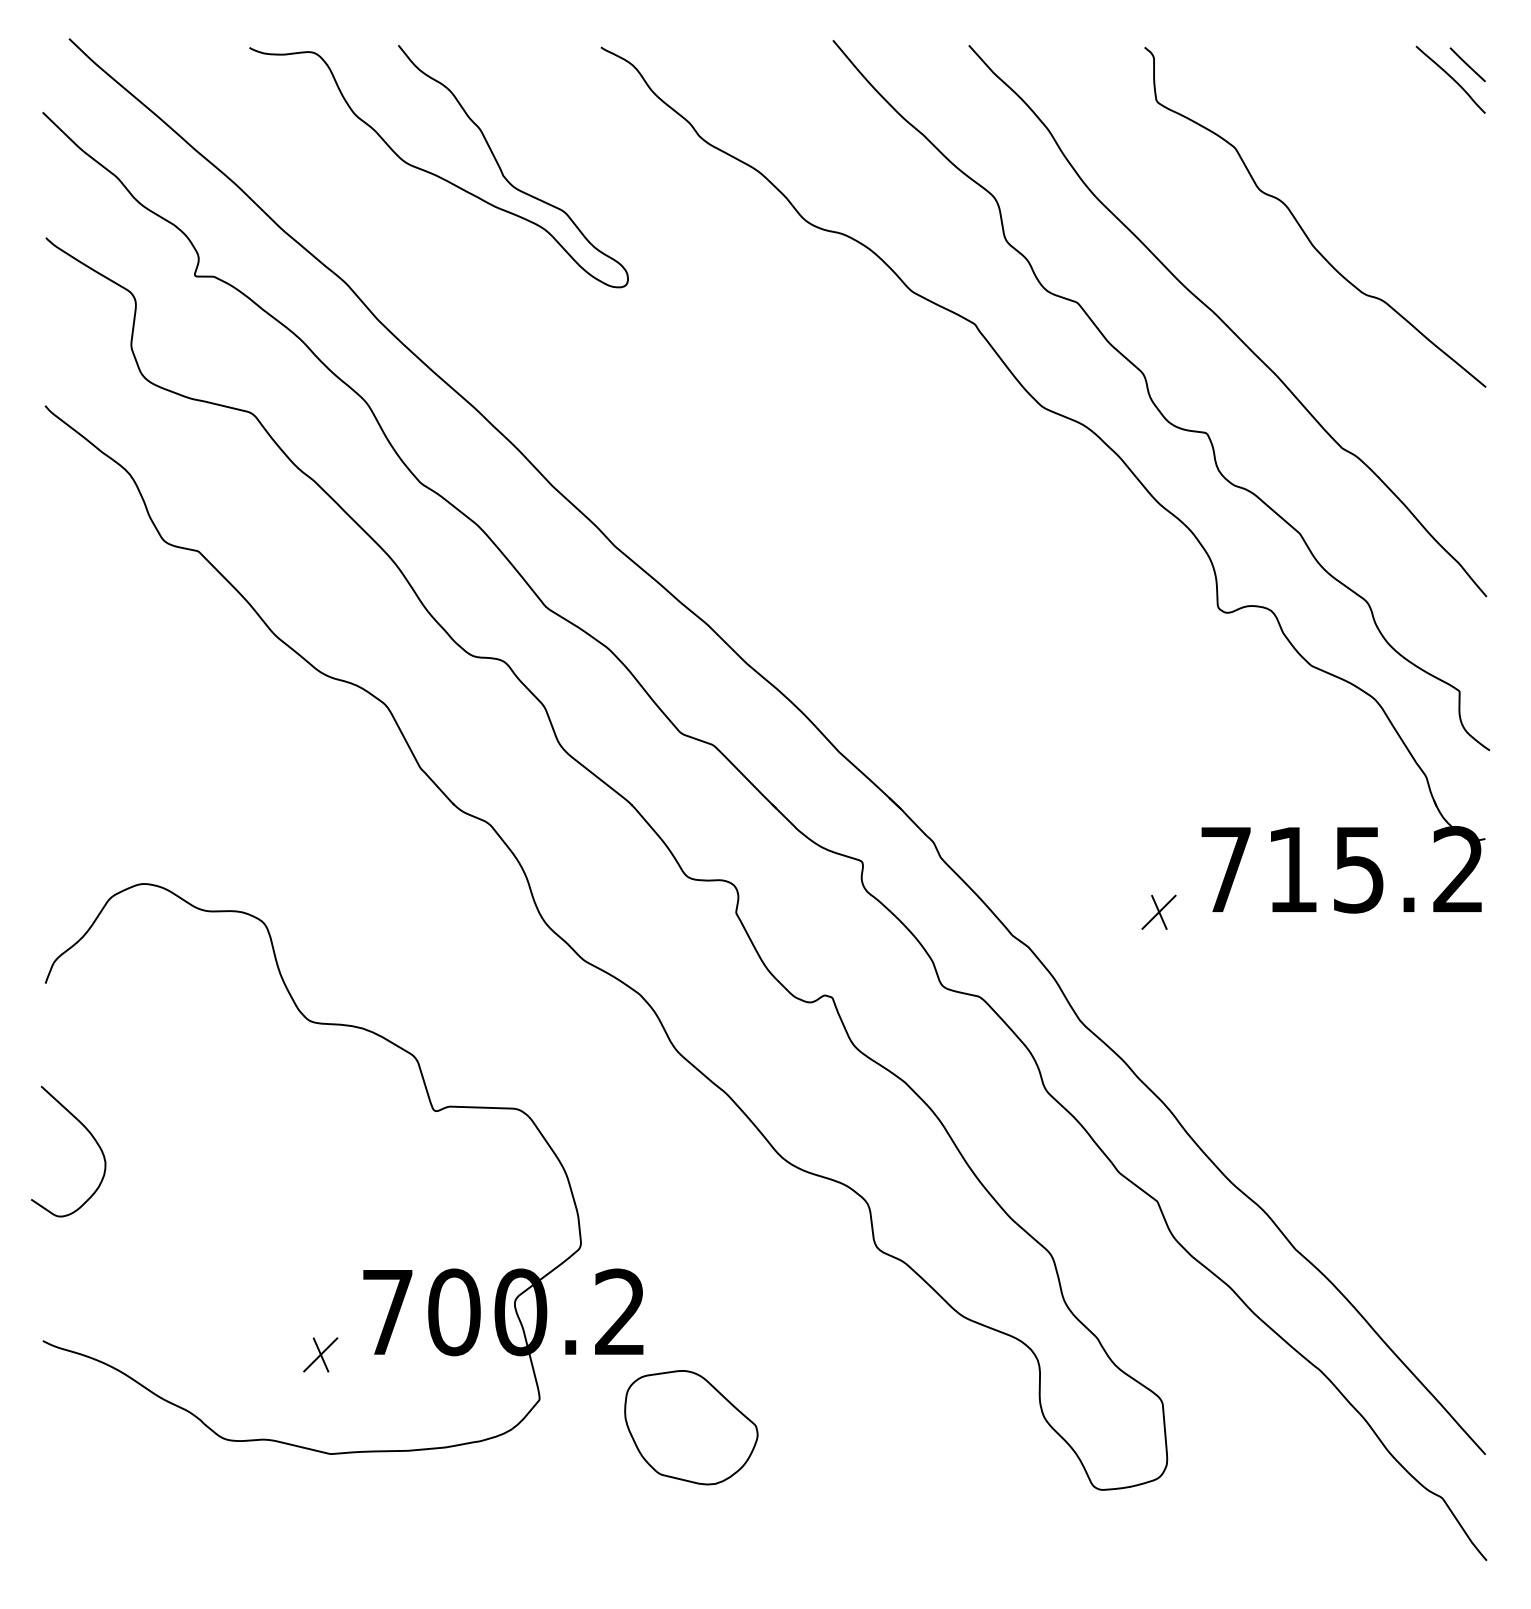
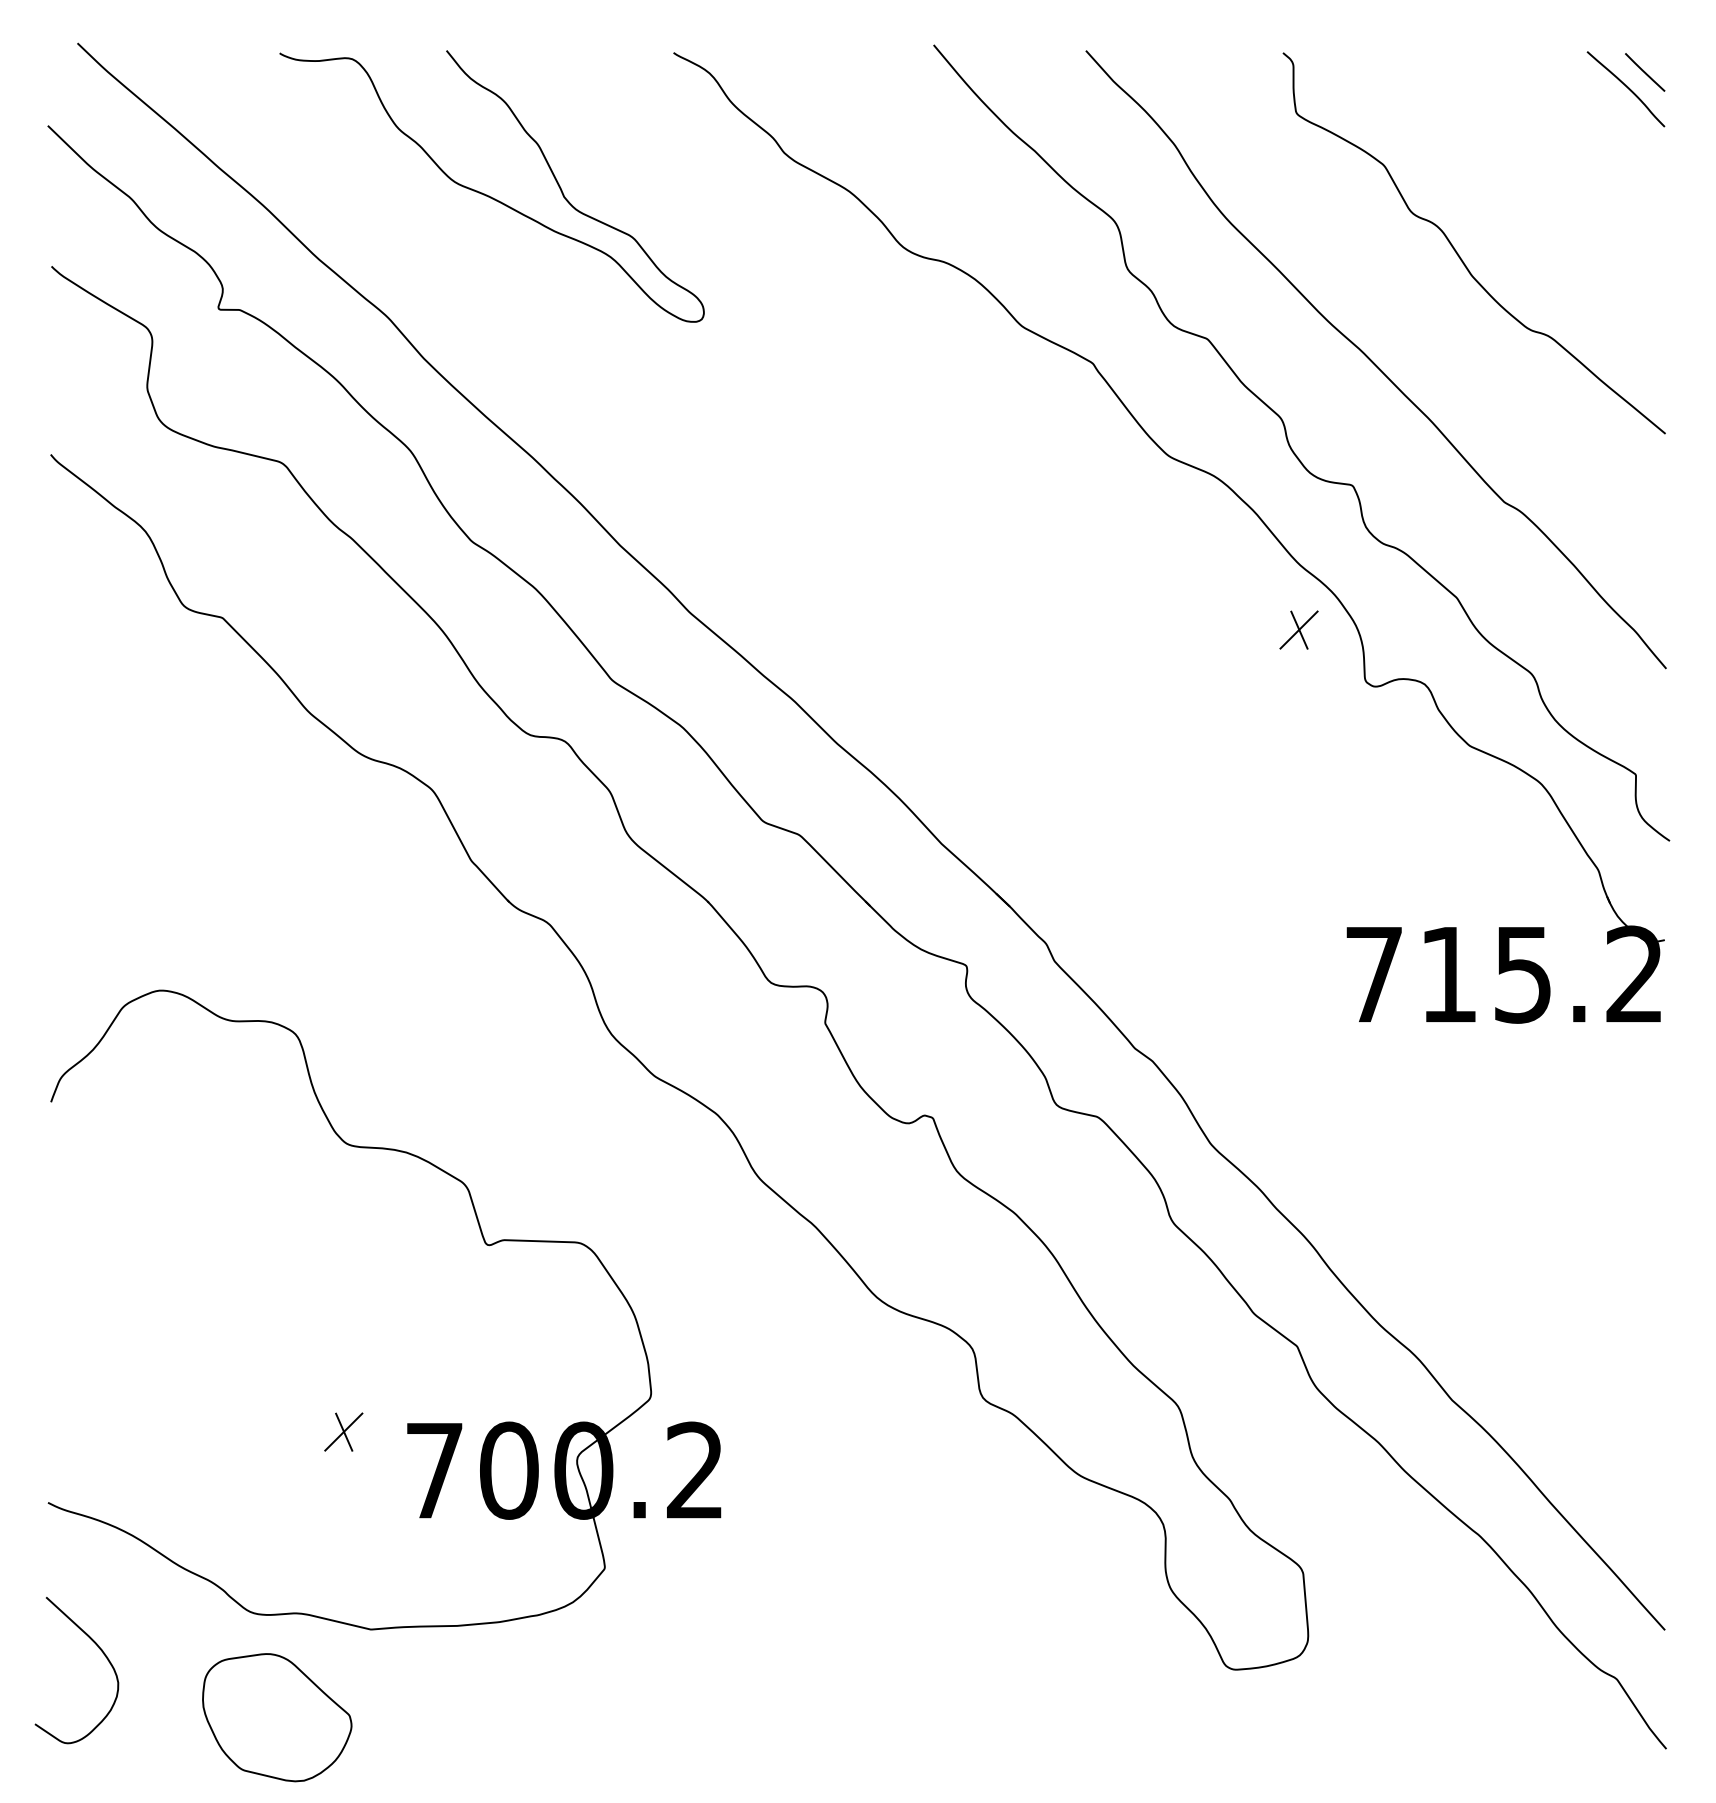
part: (1158, 911) -> (1298, 629), moved
curve: (91, 1136) -> (102, 1653), moved
part: (320, 1354) -> (343, 1431), moved
part: (691, 1427) -> (277, 1717), moved

